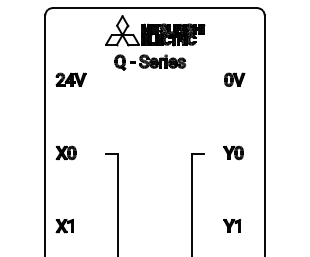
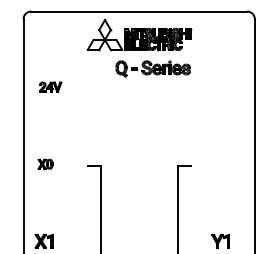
part: (150, 62) -> (153, 68), moved
part: (70, 79) -> (50, 86), size x0.7
part: (234, 79) -> (223, 86), removed
part: (65, 152) -> (44, 163), size x0.7
part: (233, 152) -> (222, 163), removed

